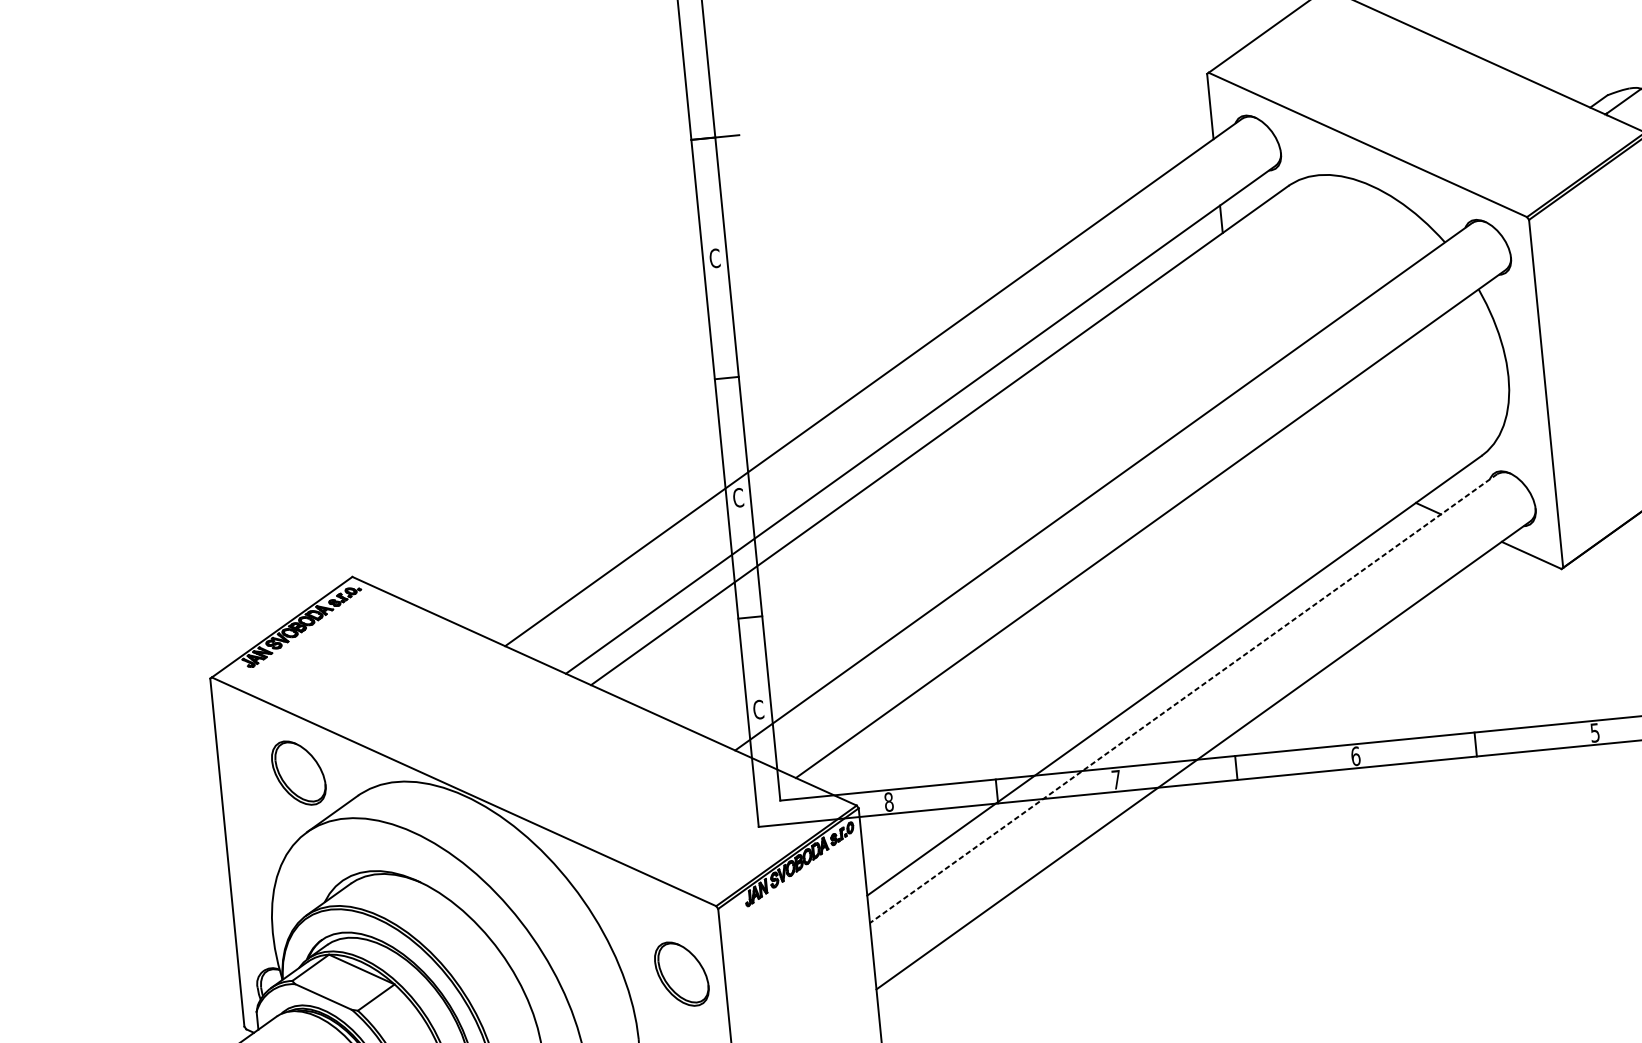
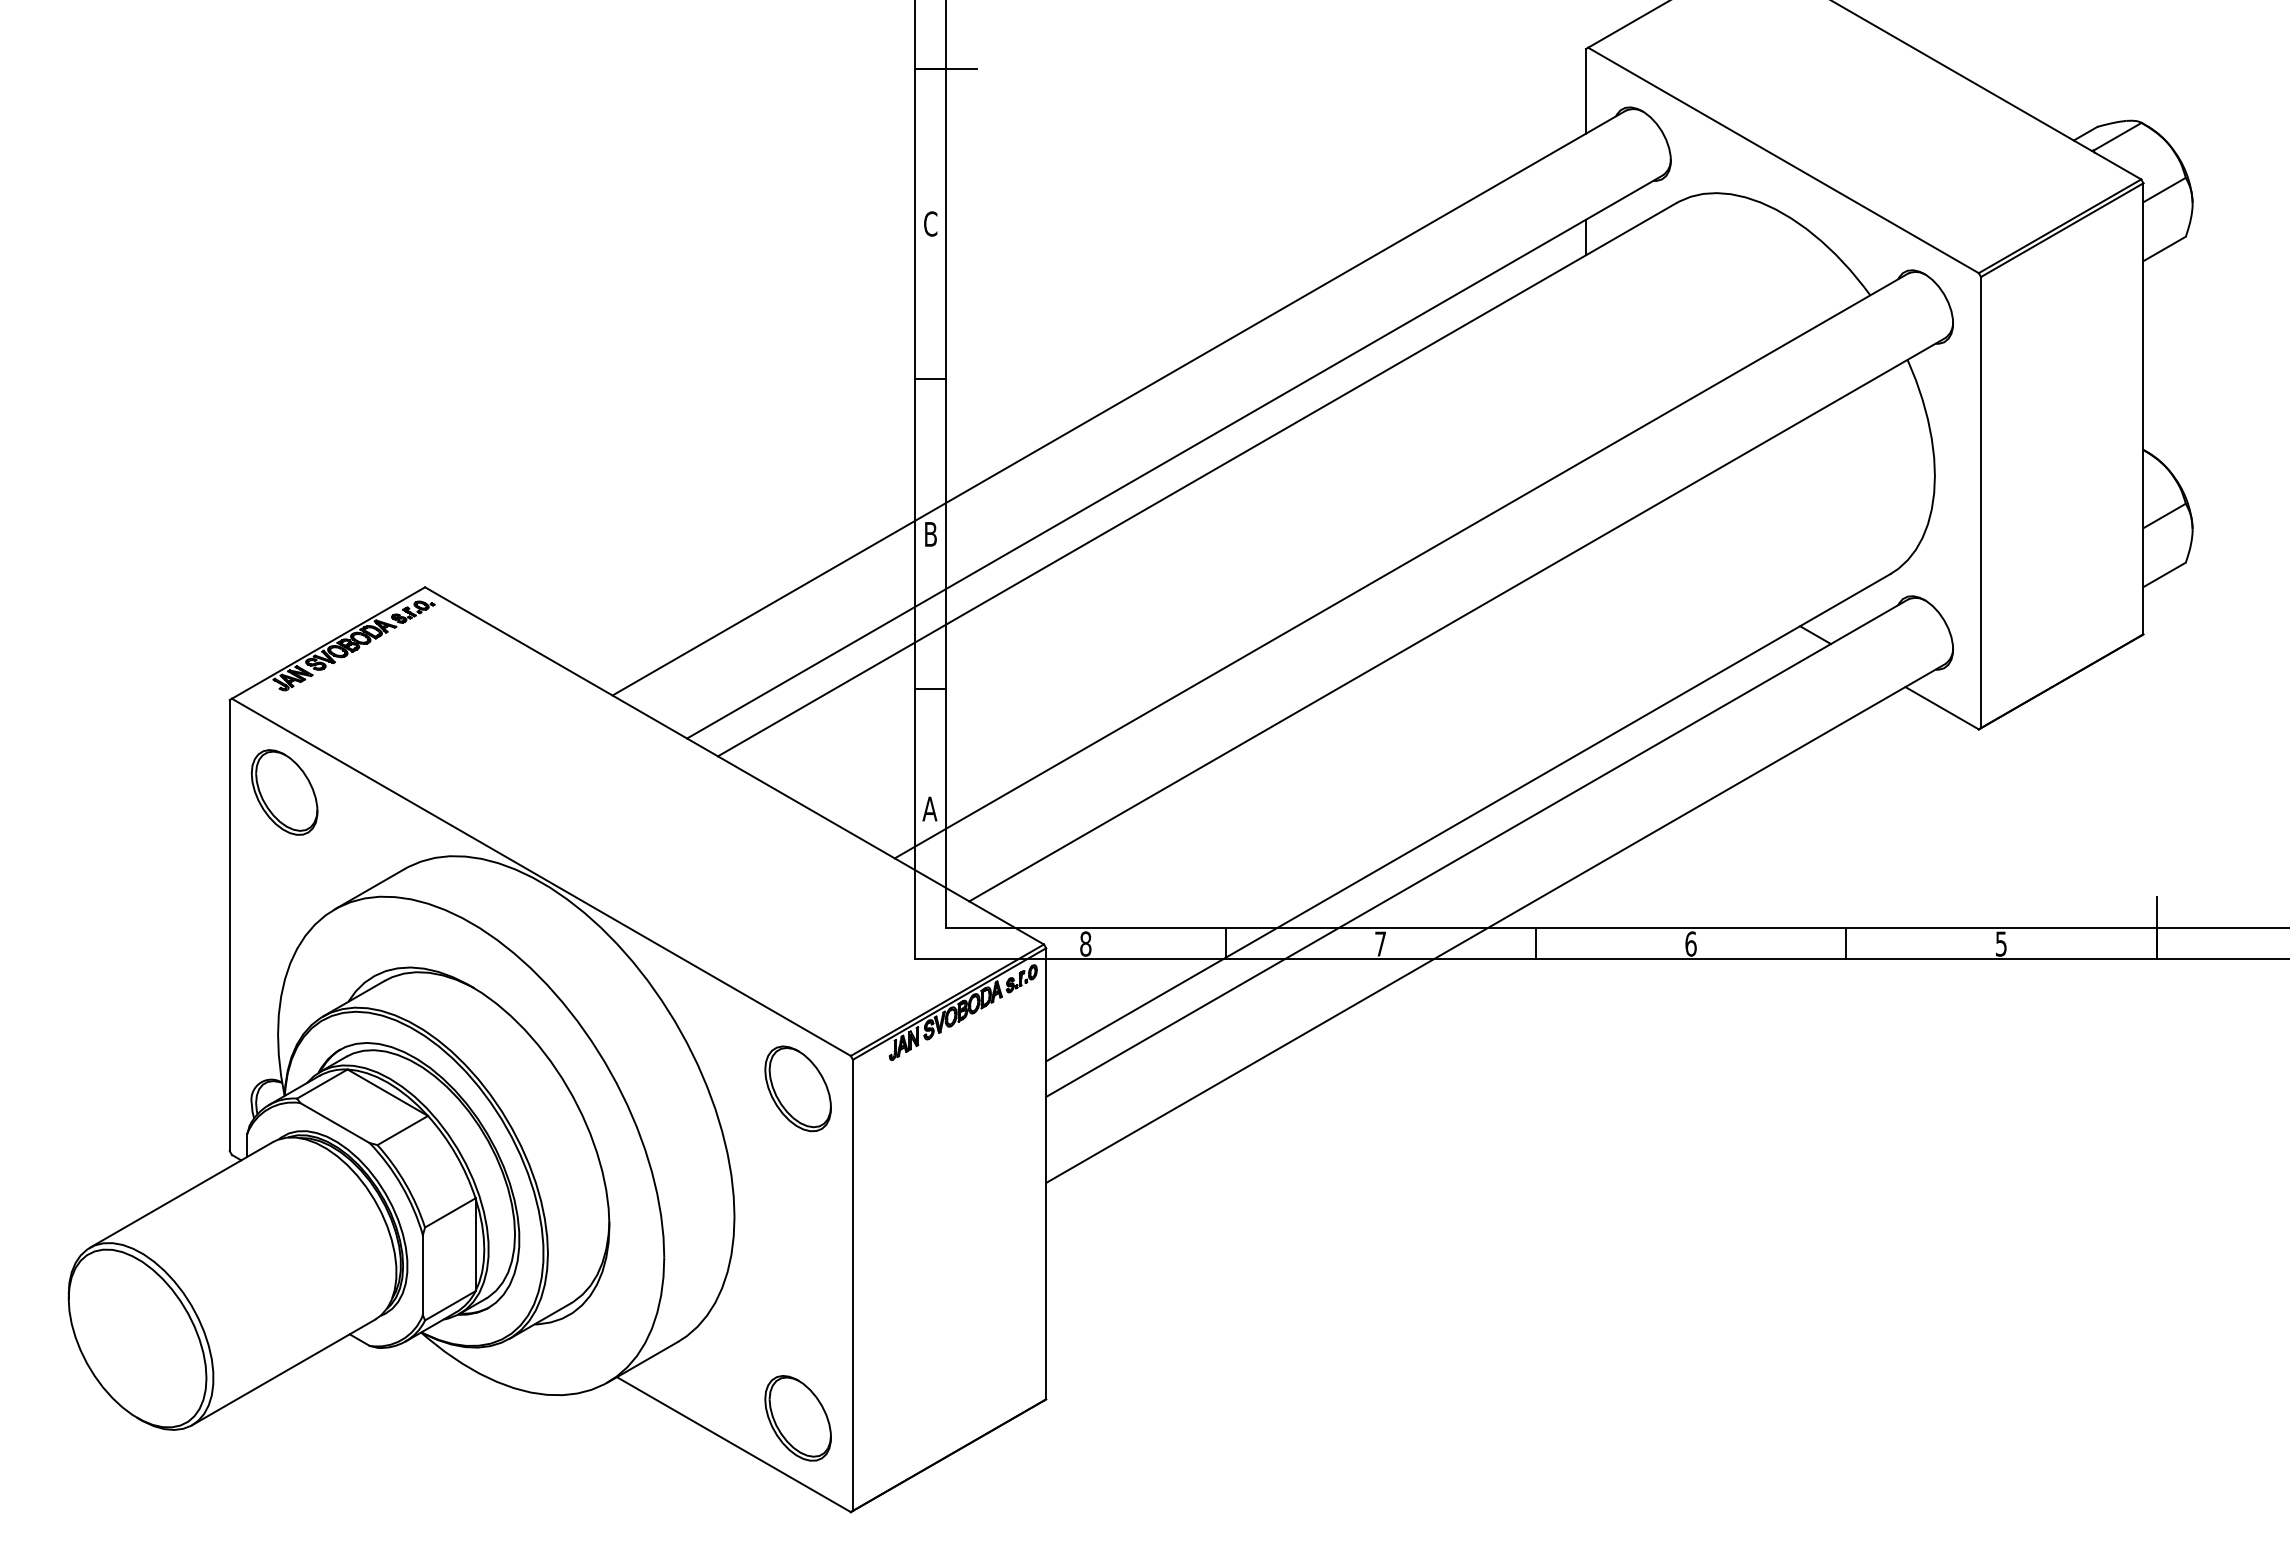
text: (738, 497) -> (930, 534), C -> B
line: (1183, 698) -> (1477, 848), dashed -> solid
text: (758, 709) -> (929, 808), C -> A
part: (298, 773) -> (284, 792), moved
part: (681, 973) -> (797, 1088), moved

